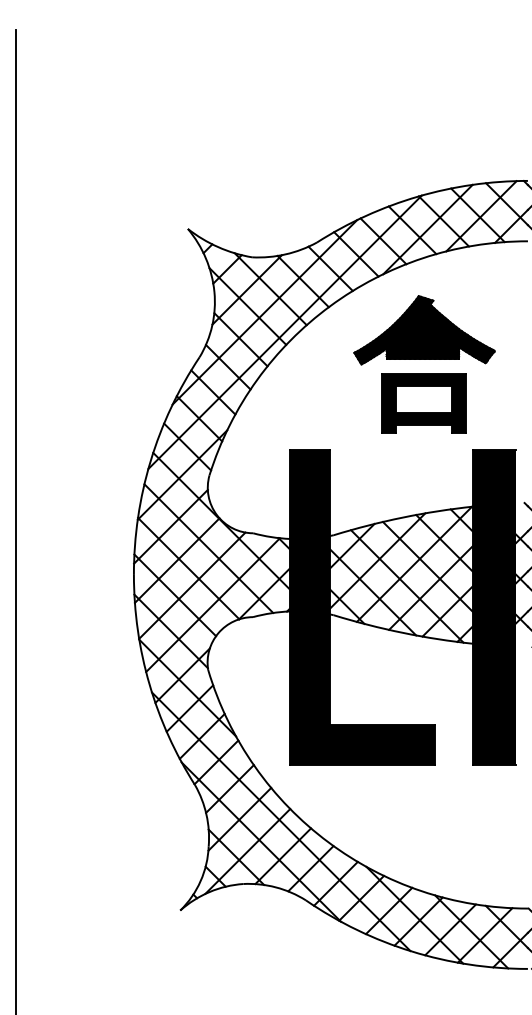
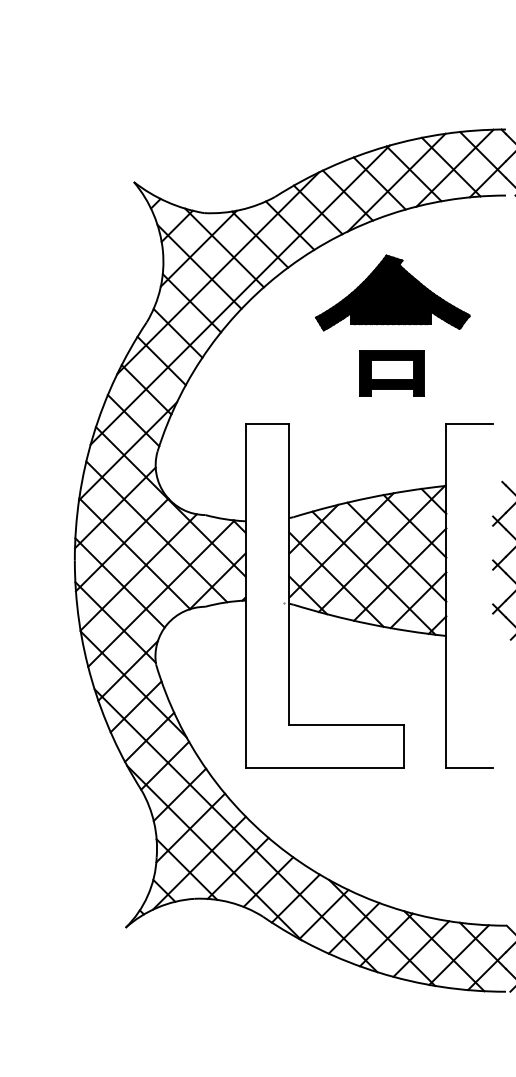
part: (423, 403) -> (391, 373), size x0.7
fill: (362, 607) -> (324, 596), removed
fill: (494, 607) -> (469, 596), removed

